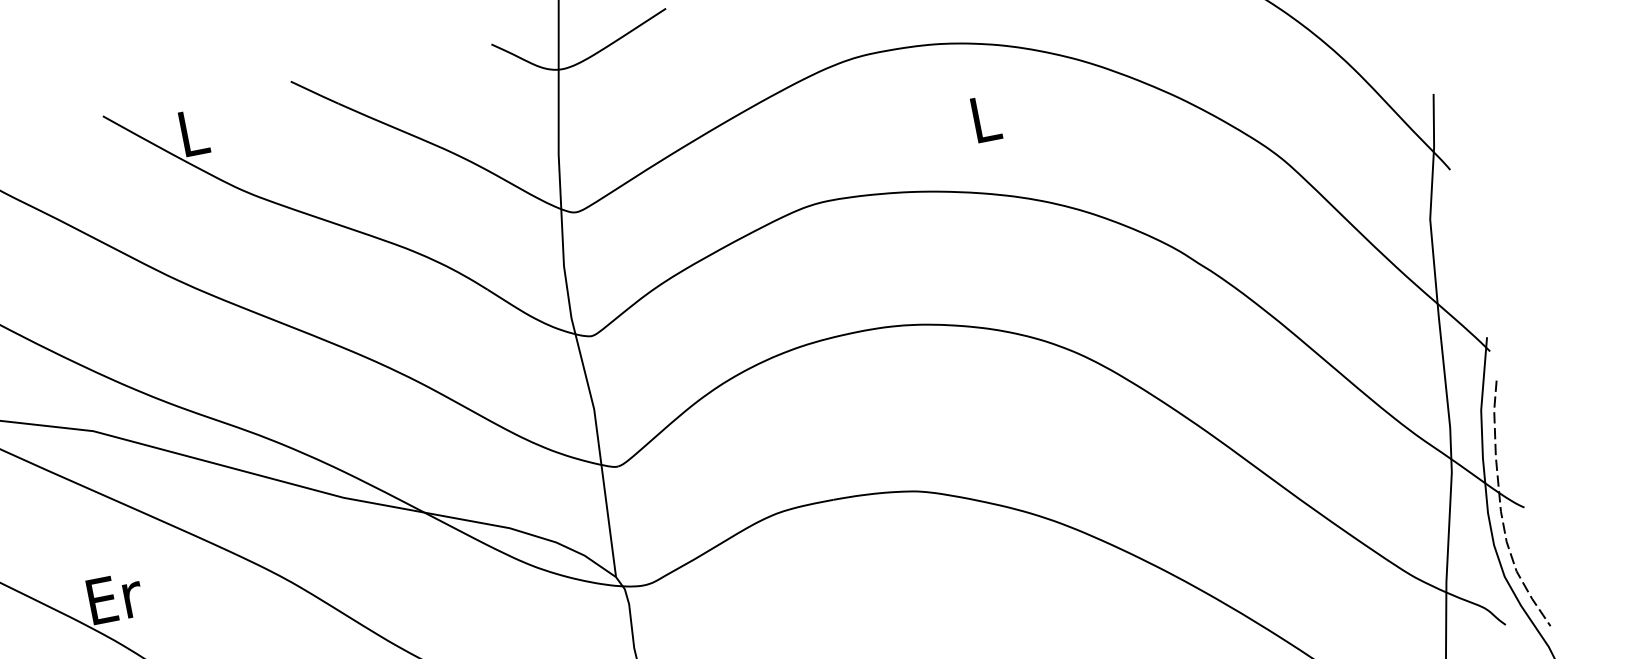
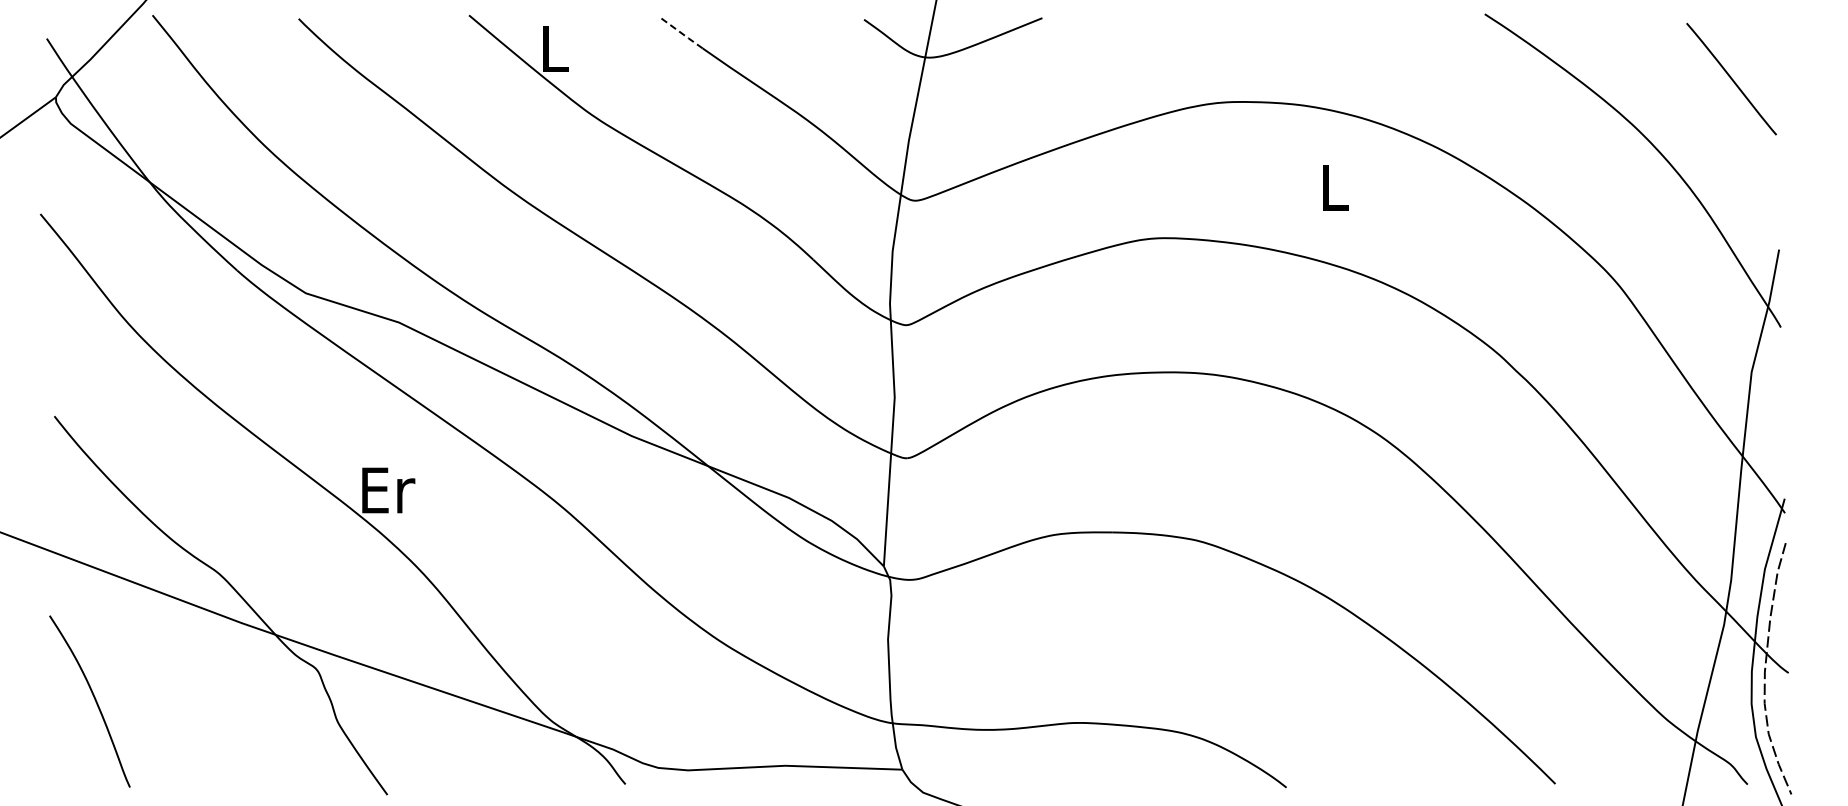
line: (314, 93) -> (681, 33), solid -> dashed

